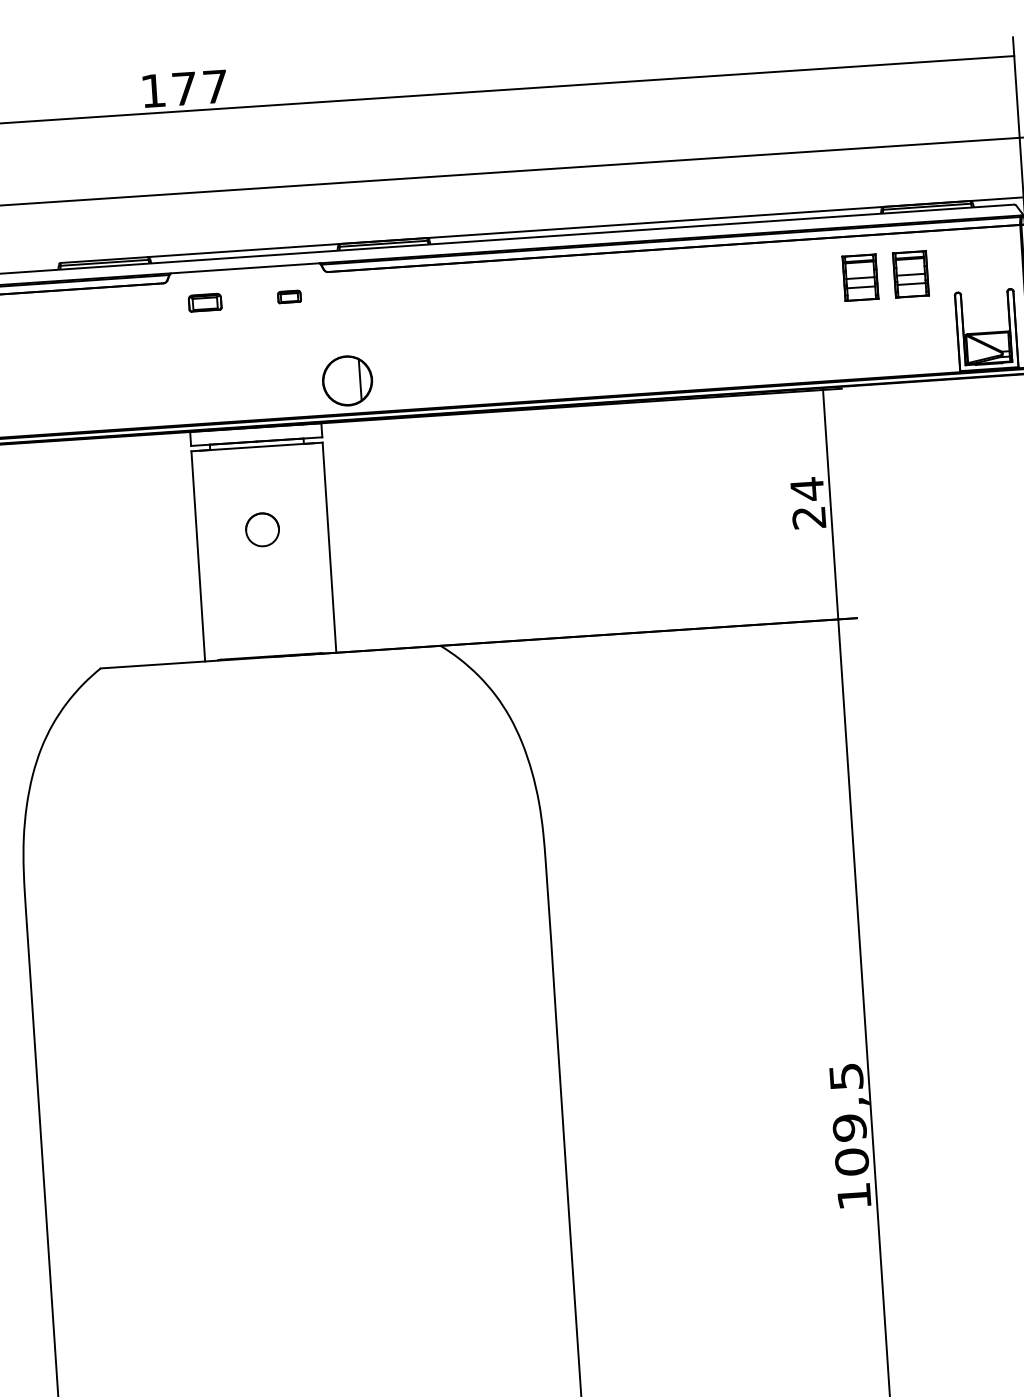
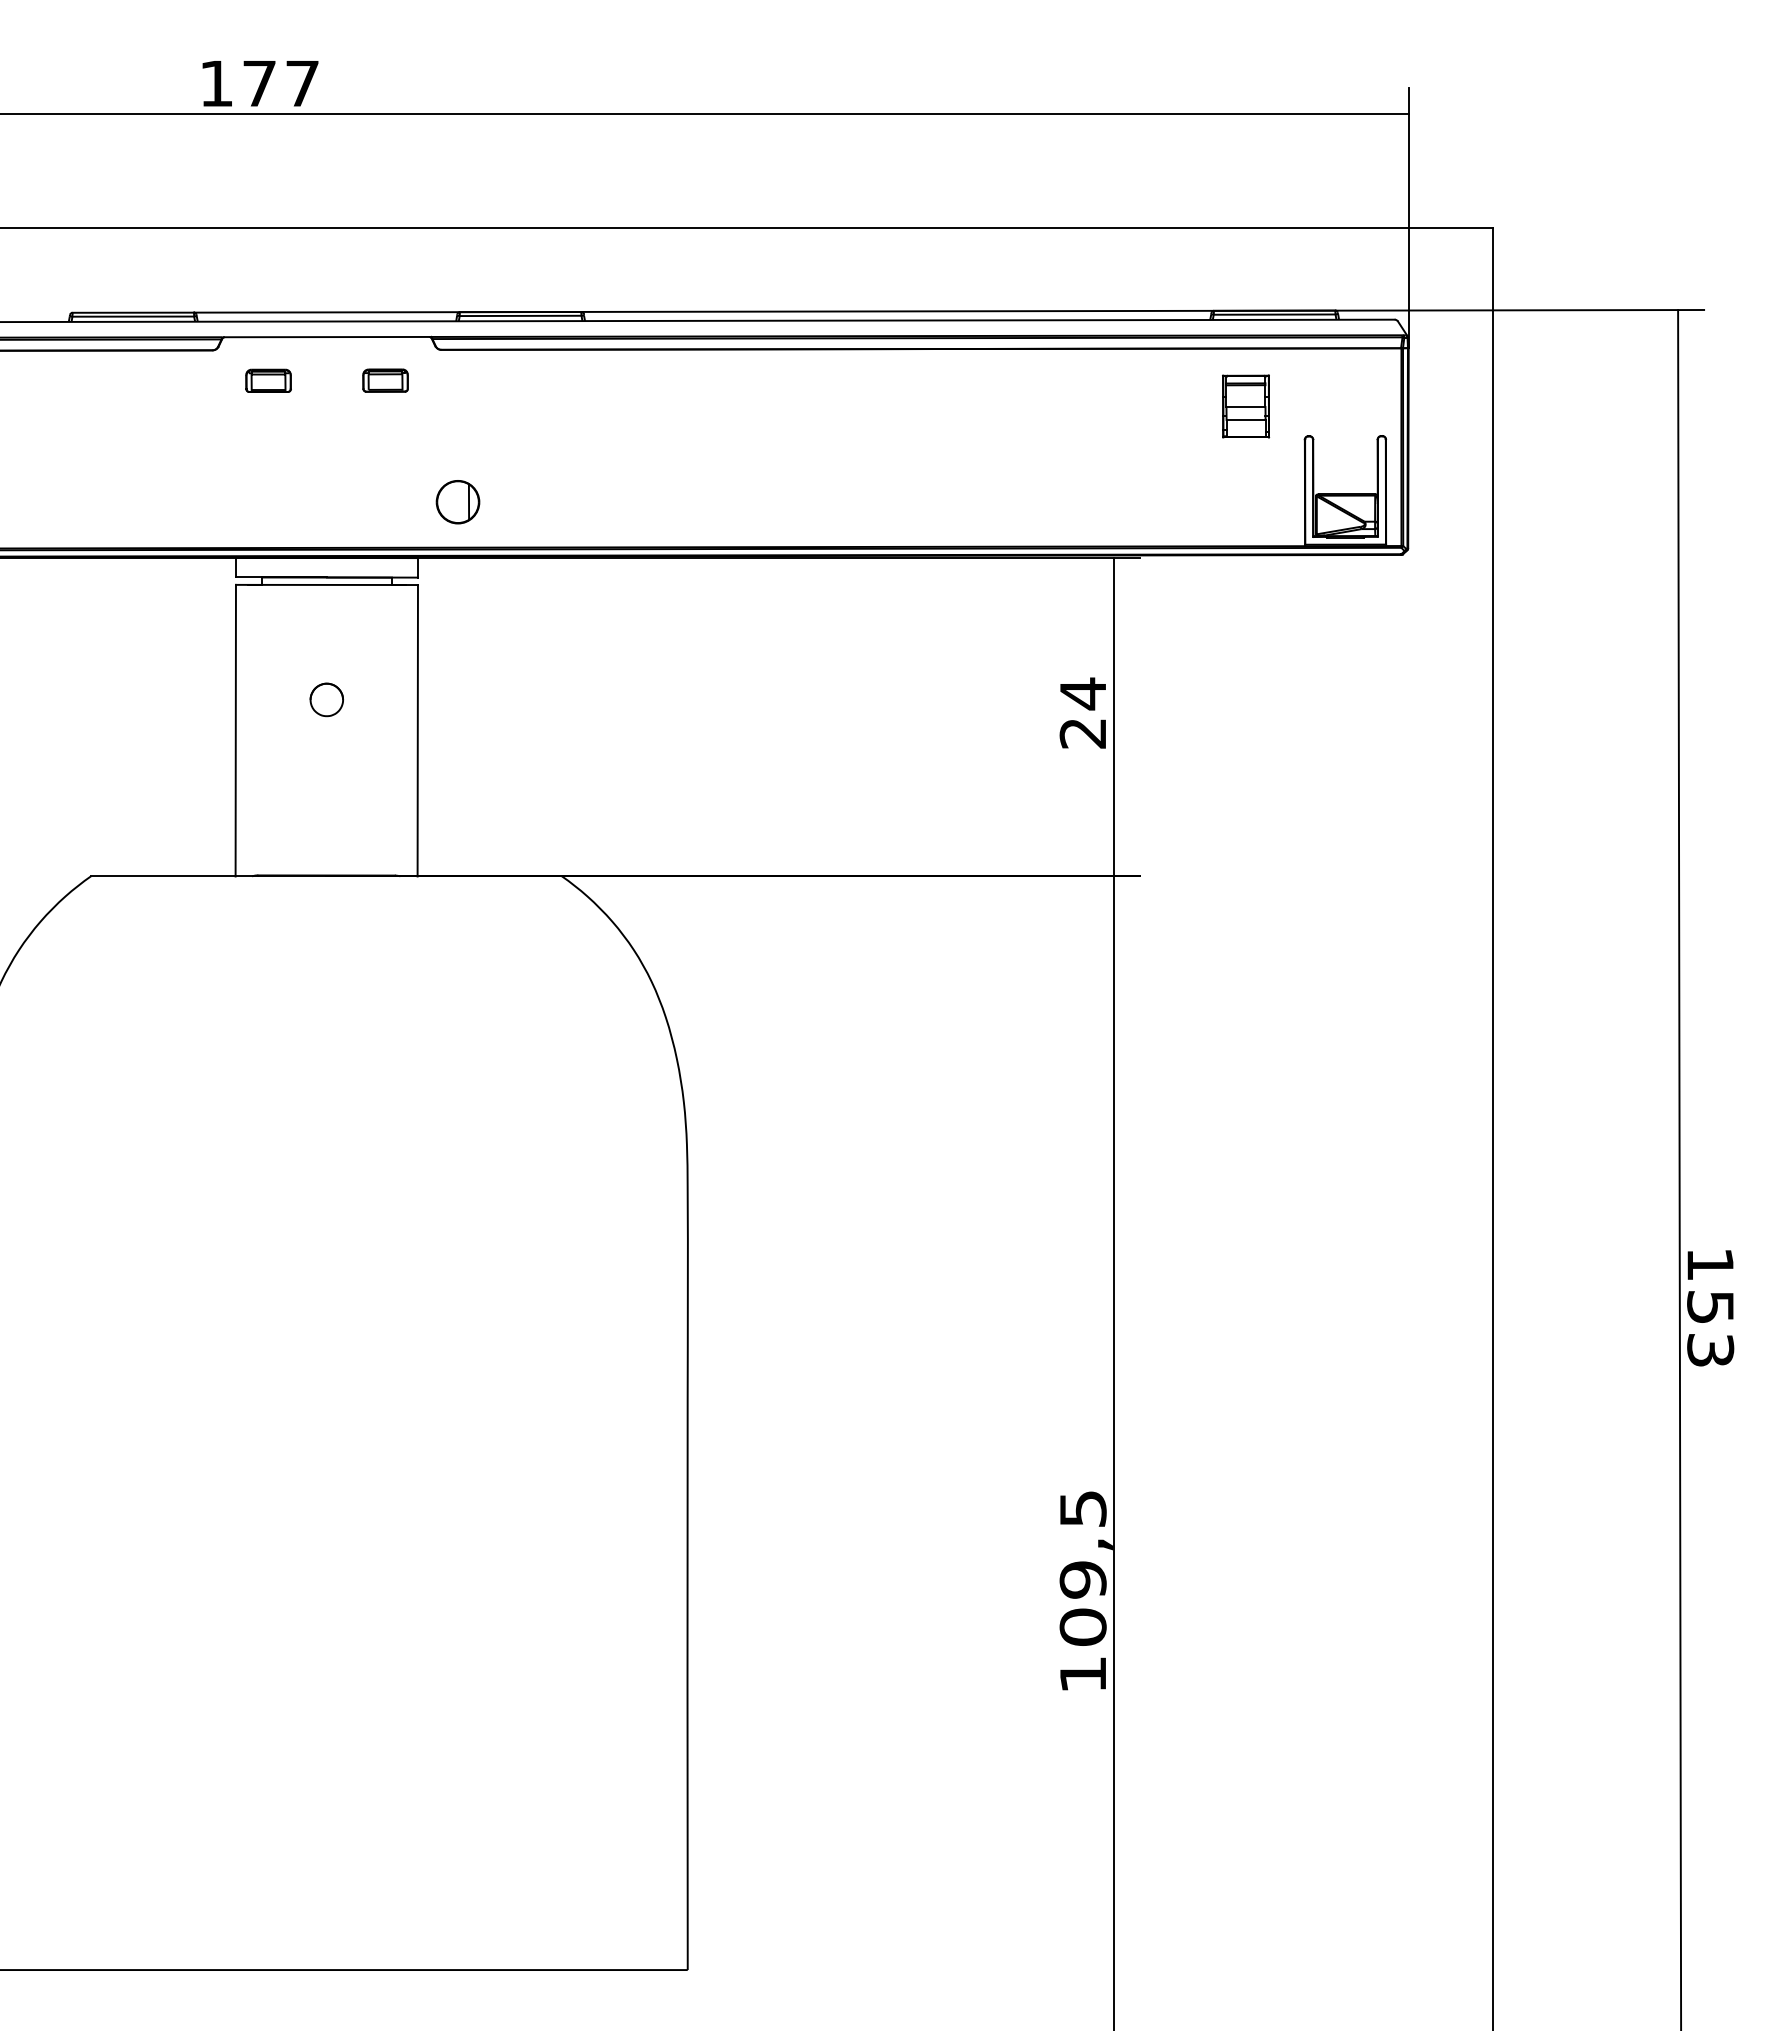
part: (860, 277) -> (1176, 406), removed
part: (289, 296) -> (385, 380), size x1.43
part: (347, 381) -> (457, 502), size x0.62
part: (262, 529) -> (326, 699), size x0.71

